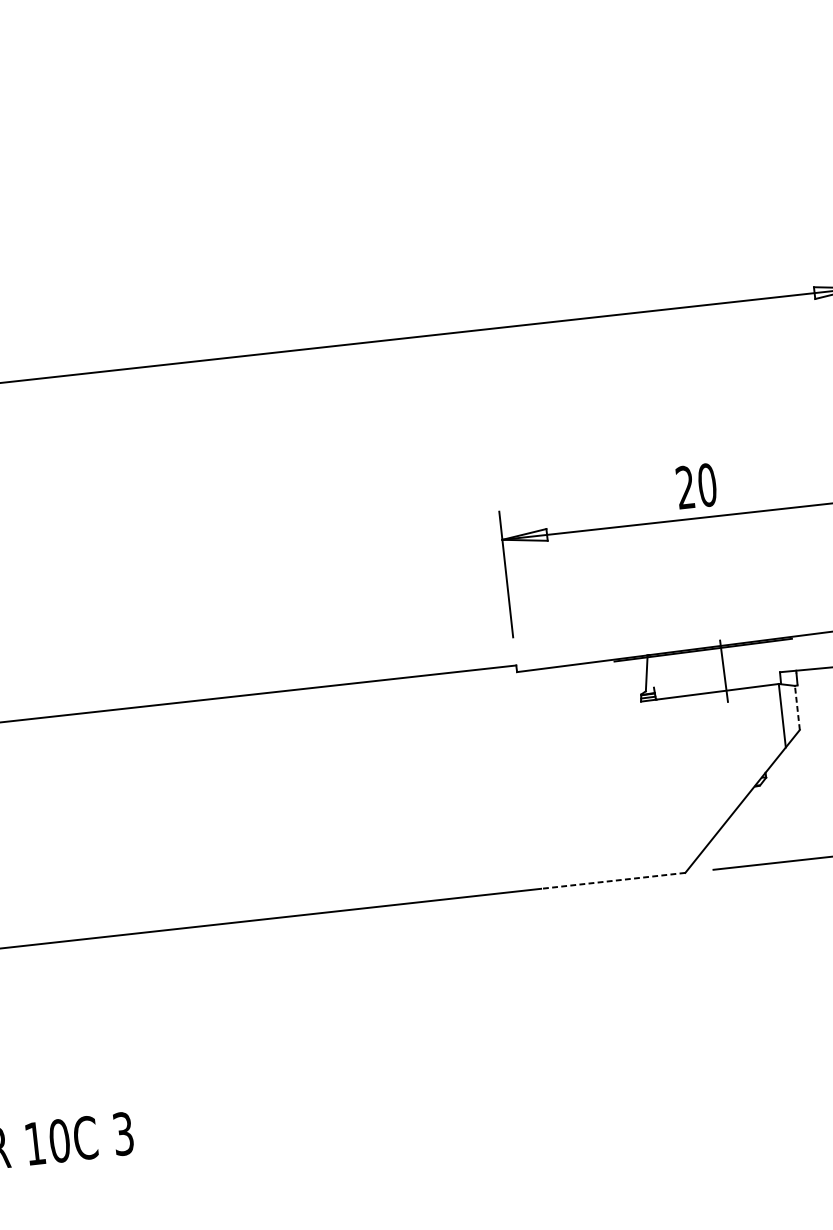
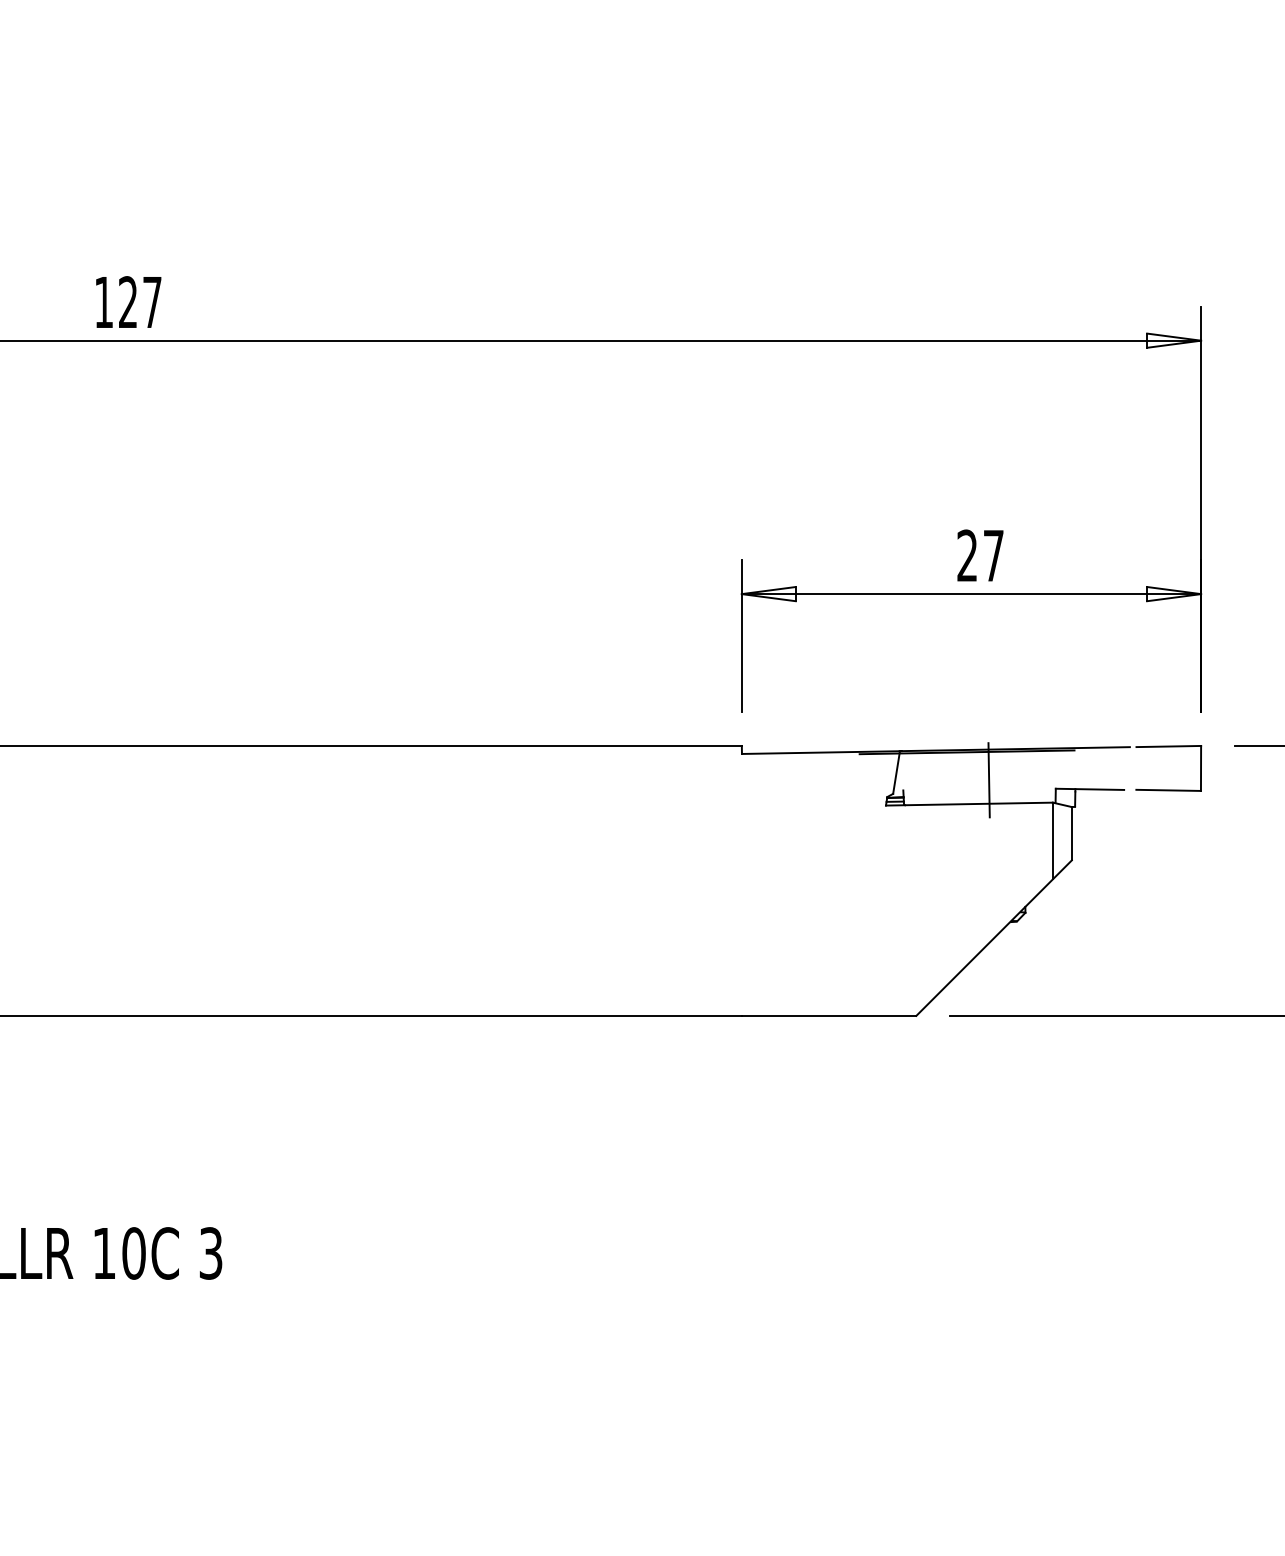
text: (707, 484) -> (993, 555), 20 -> 27
line: (797, 707) -> (1071, 833), dashed -> solid
line: (612, 880) -> (828, 1015), dashed -> solid

